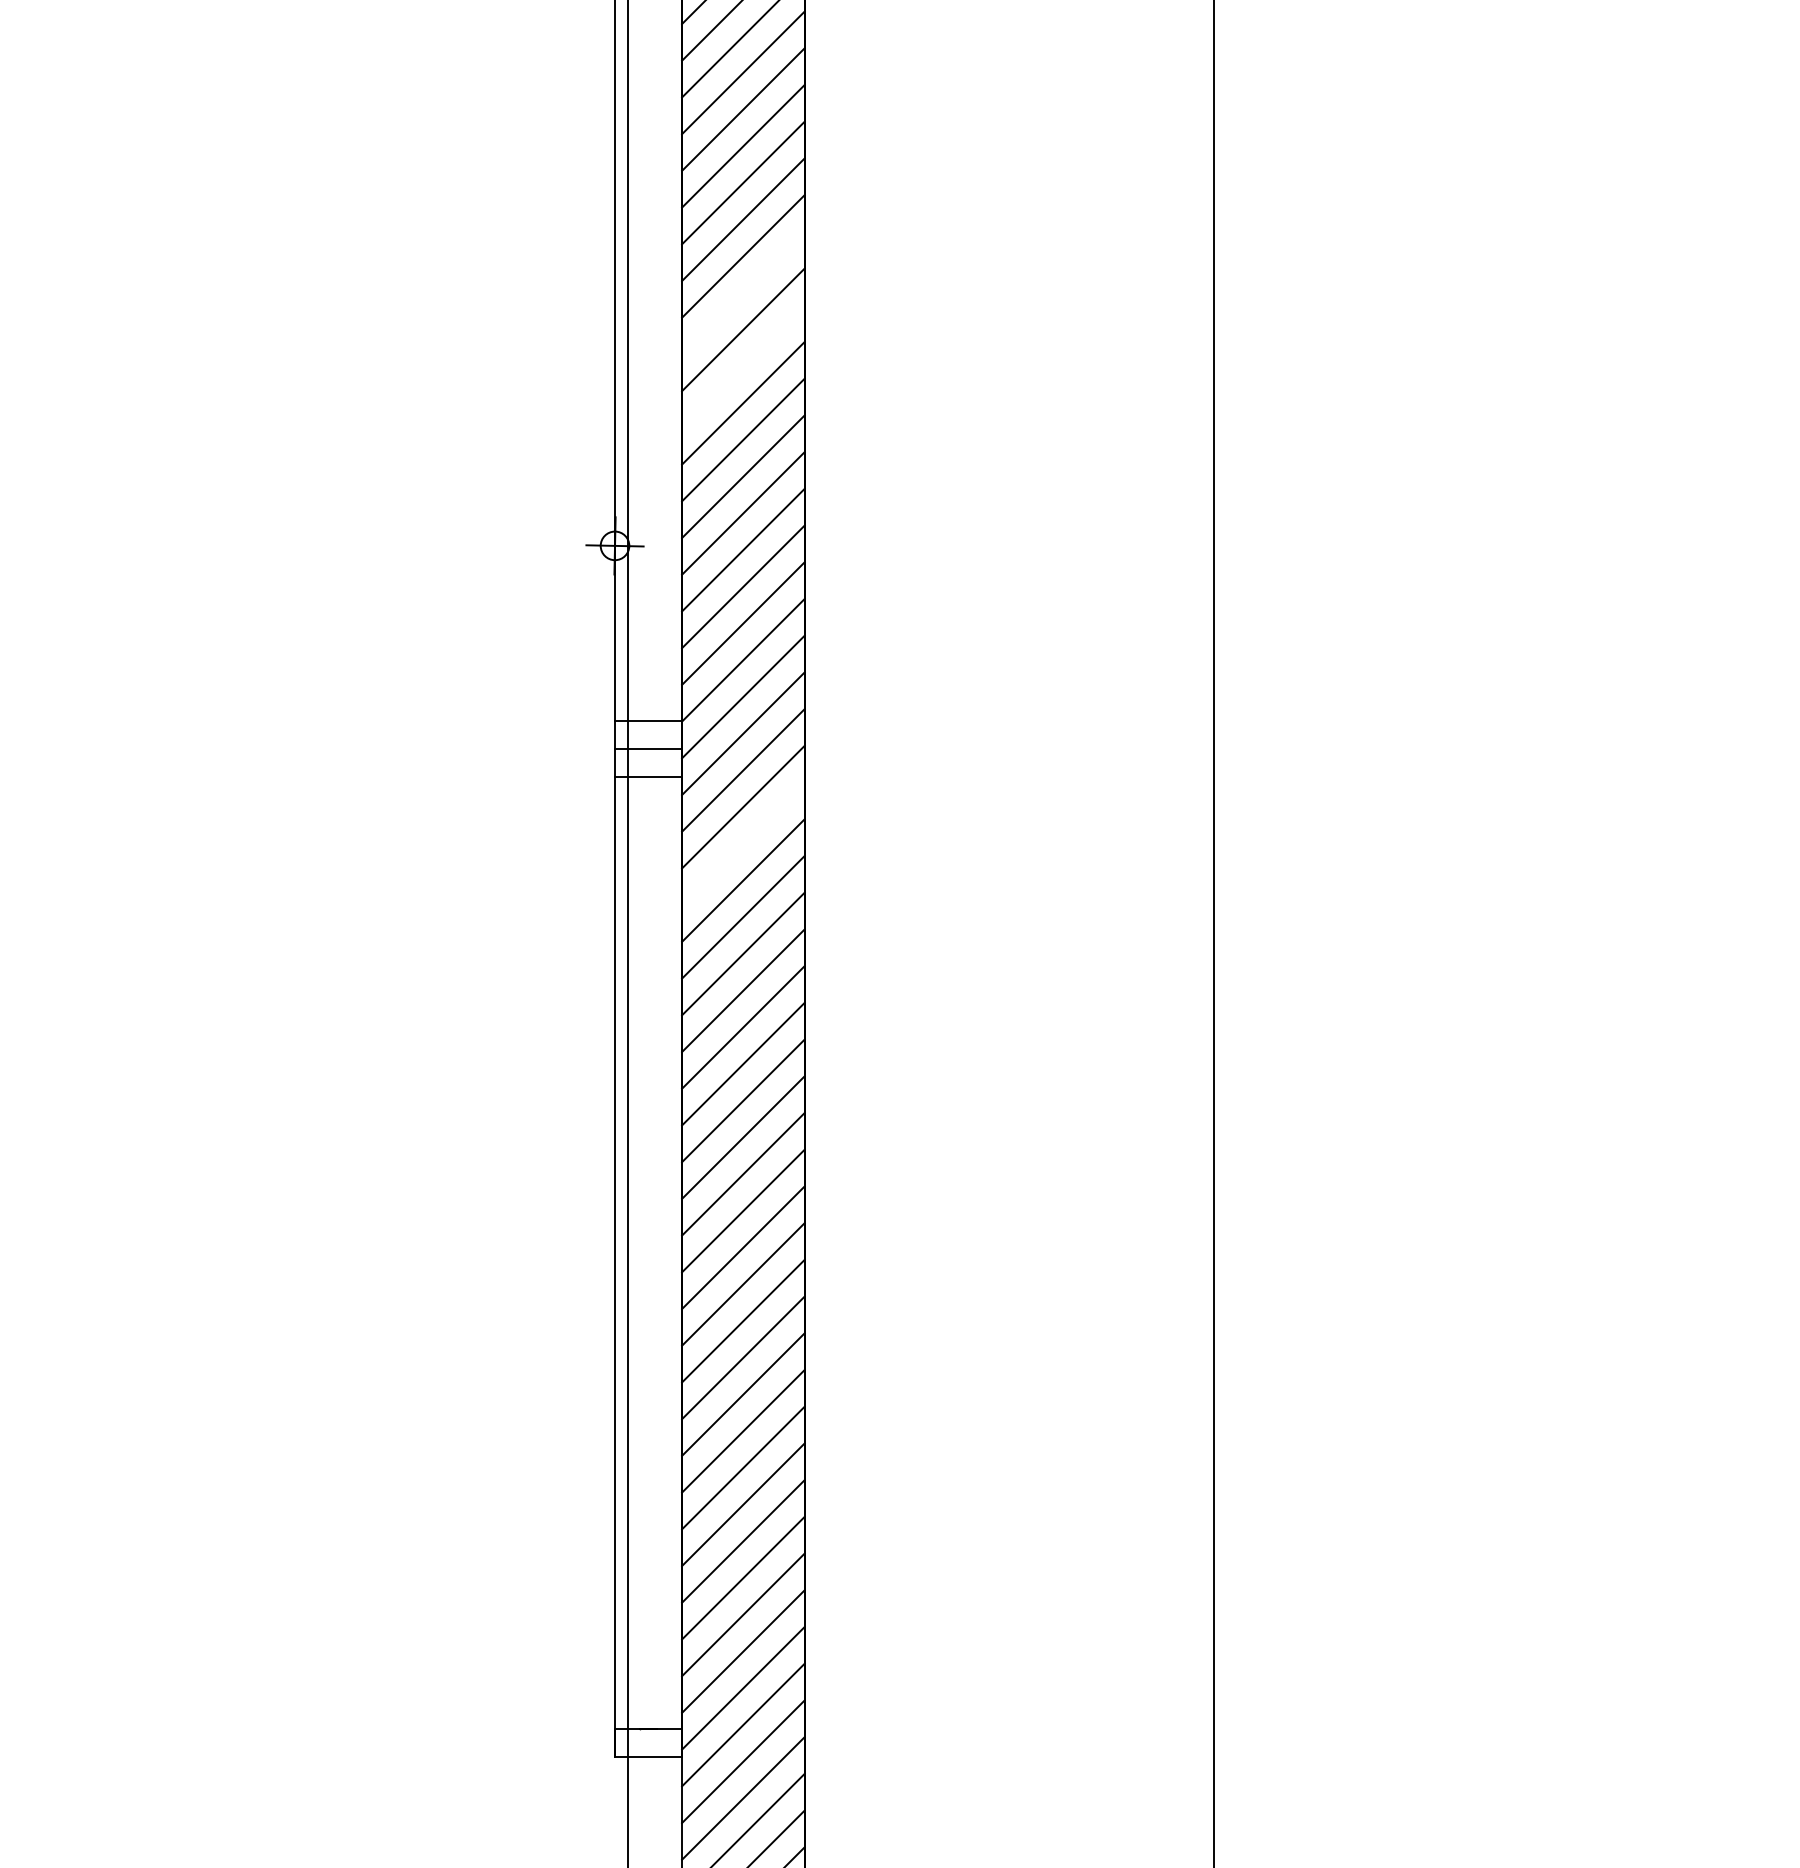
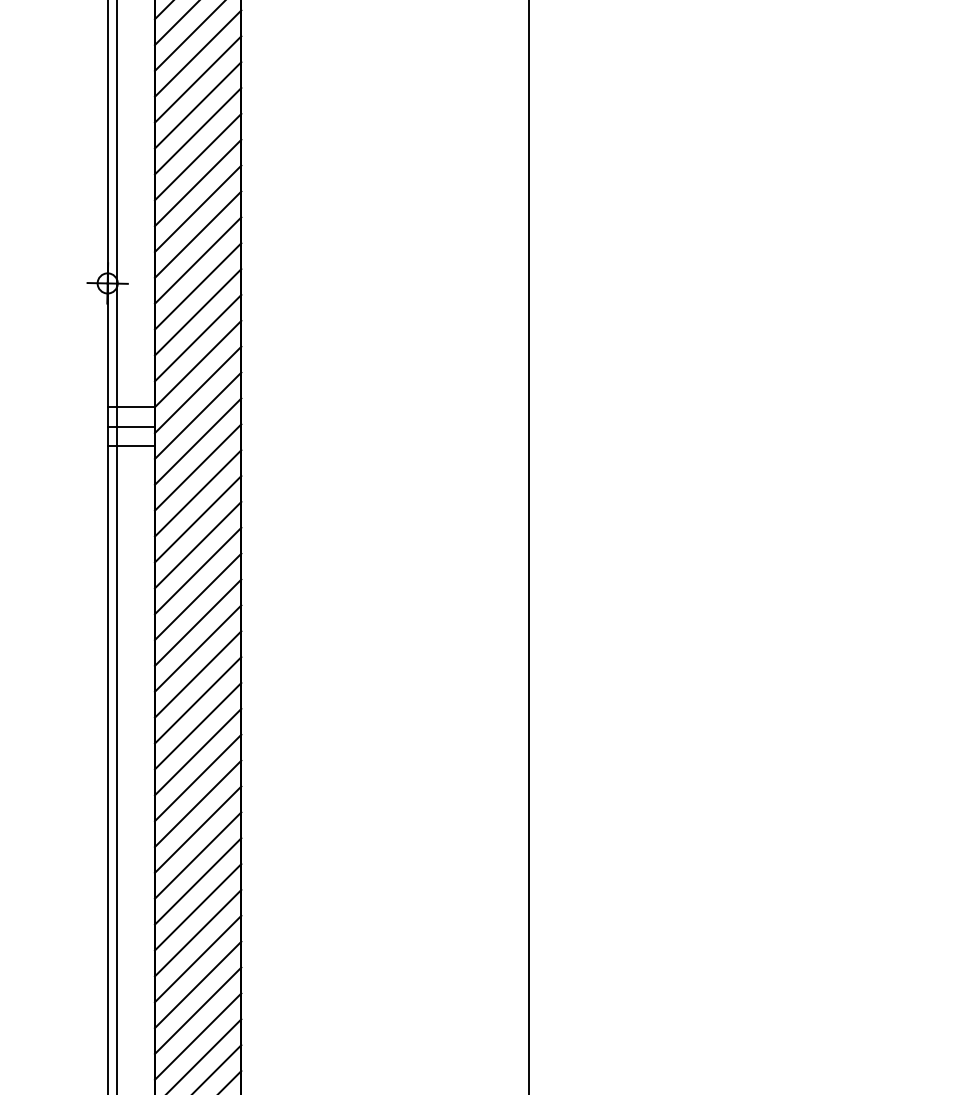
line: (743, 292) -> (198, 104), added
line: (743, 366) -> (198, 157), added
line: (743, 843) -> (198, 493), added

